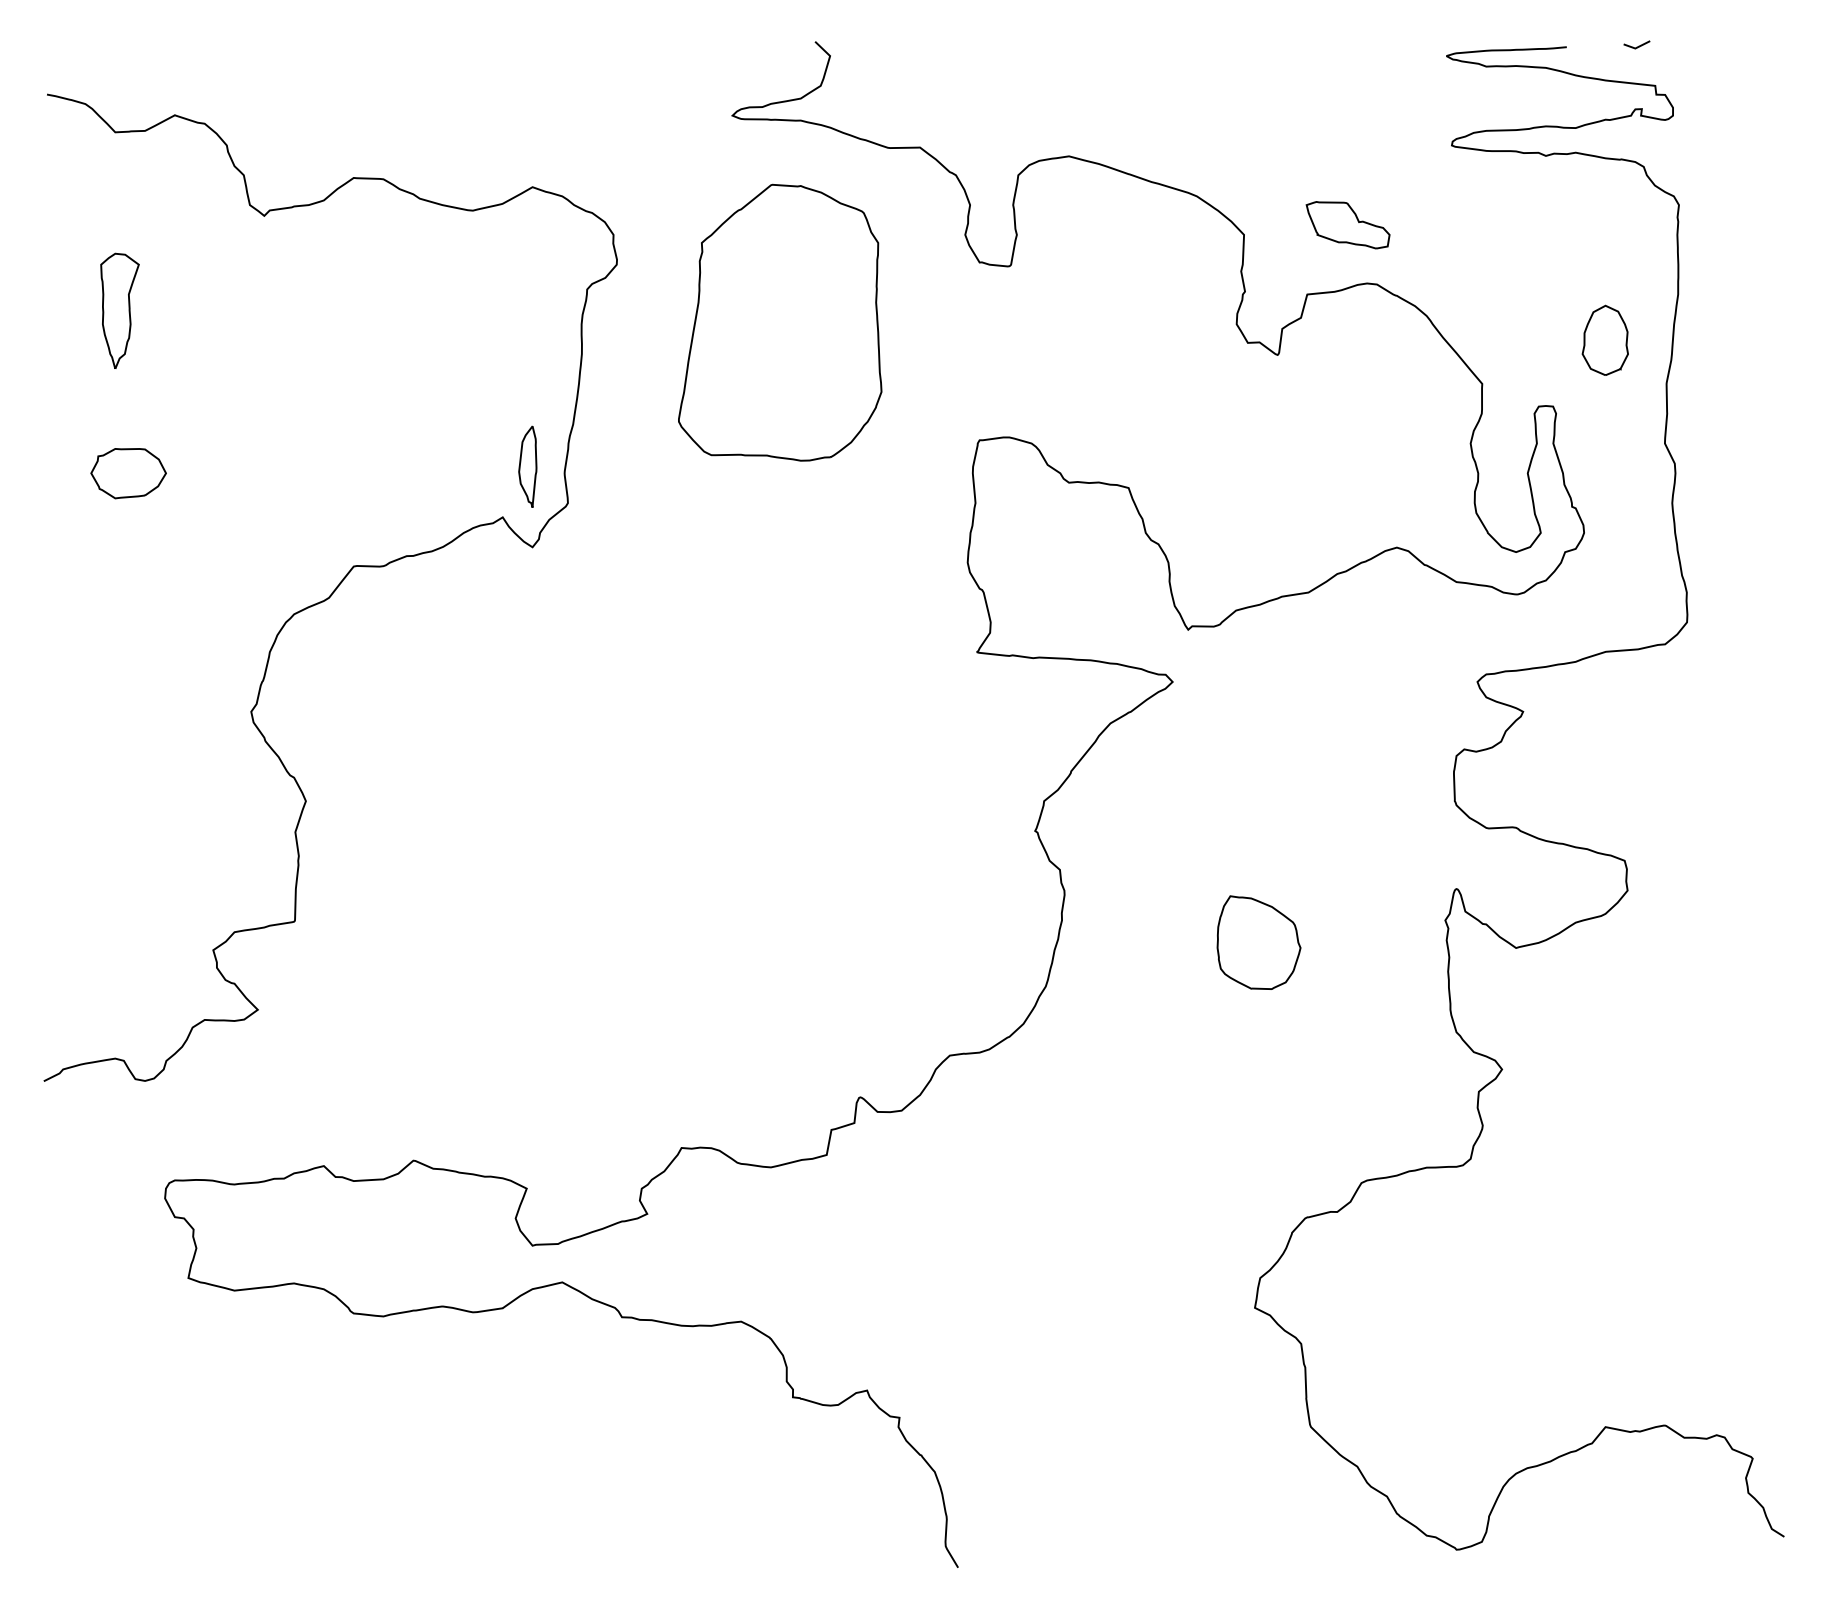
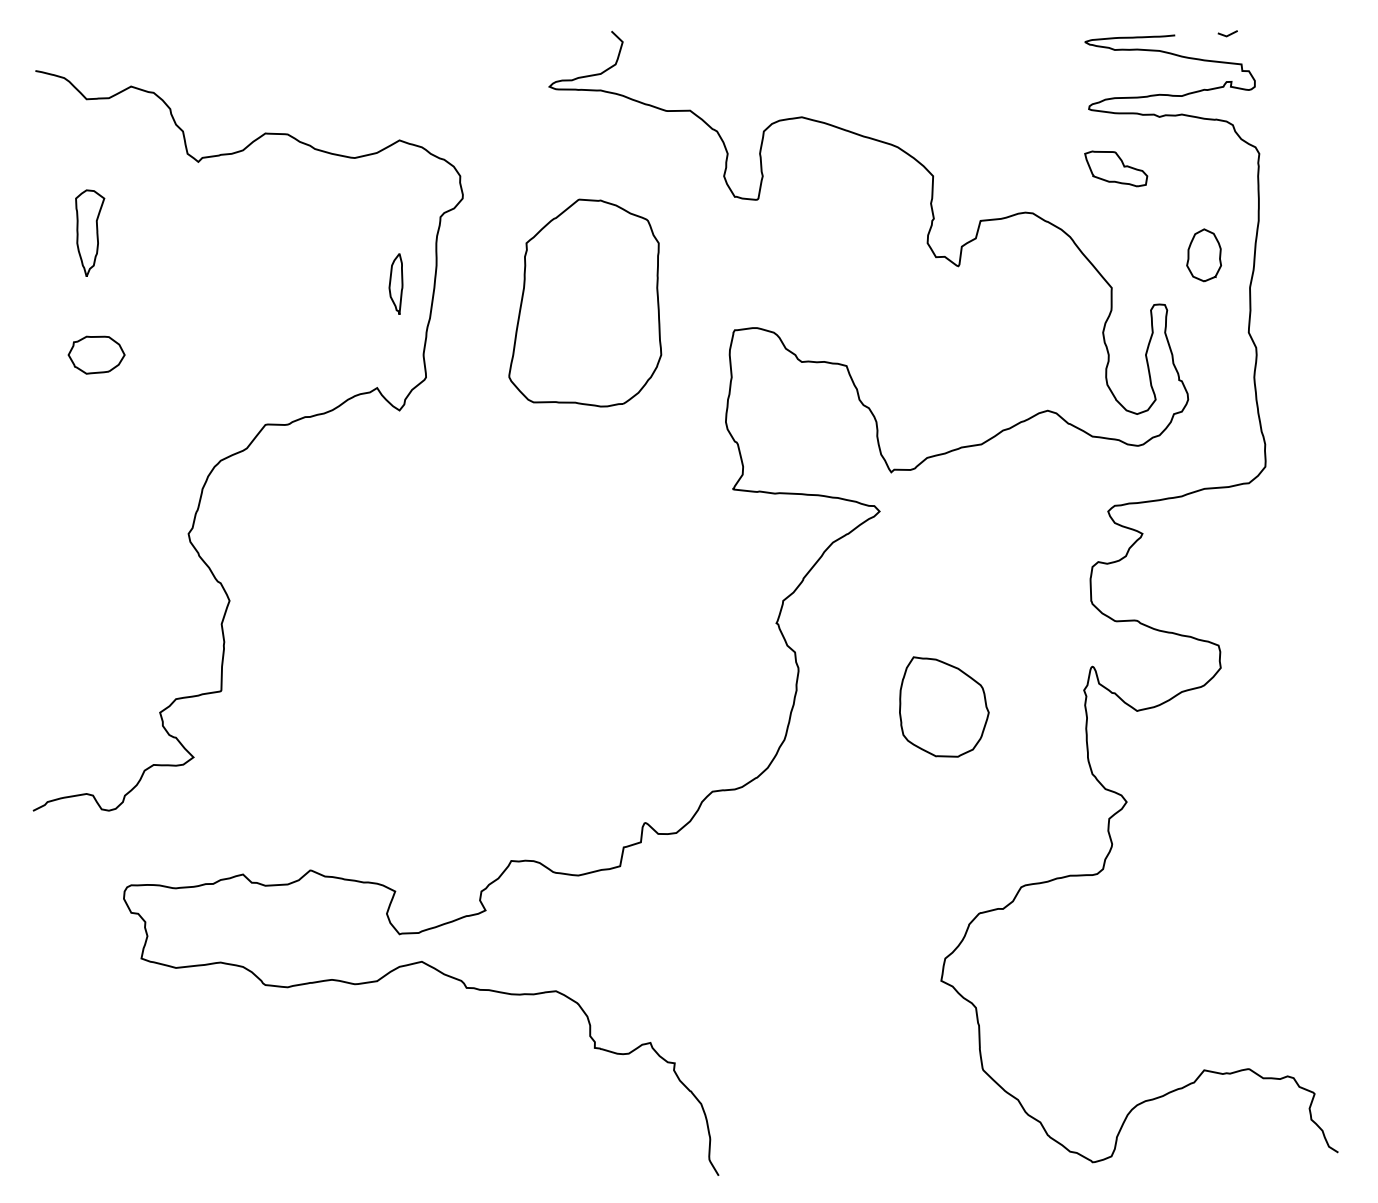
part: (1348, 224) -> (1116, 168), moved
part: (780, 321) -> (585, 302), moved
part: (527, 465) -> (395, 283), moved
part: (1259, 942) -> (944, 706), size x1.43

